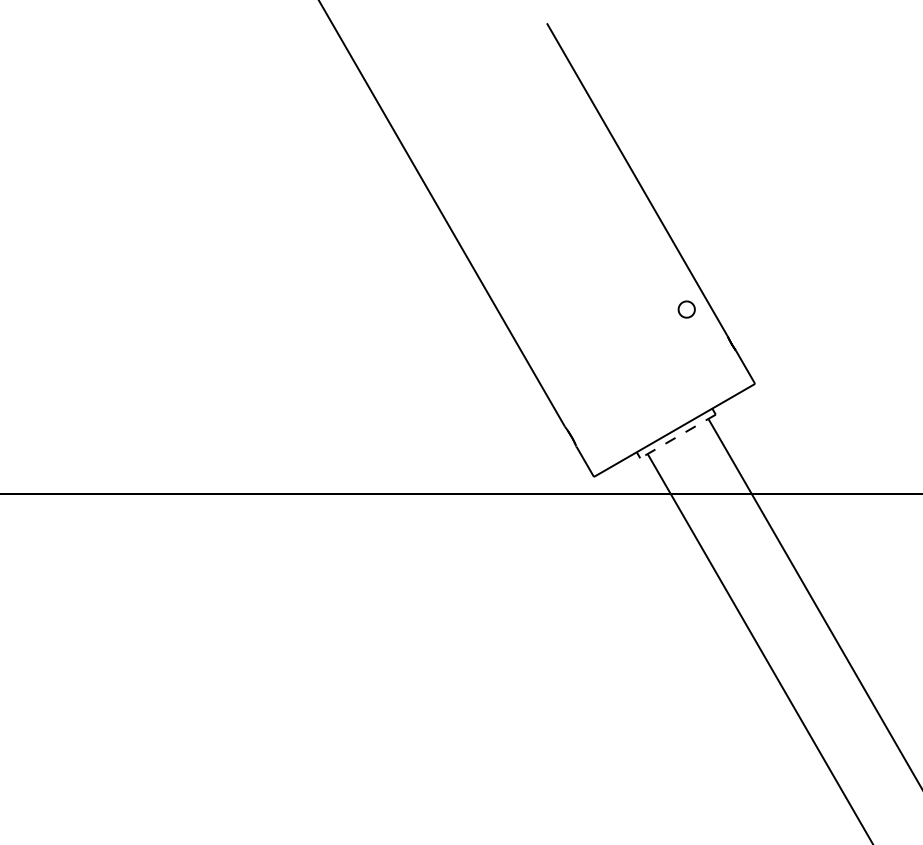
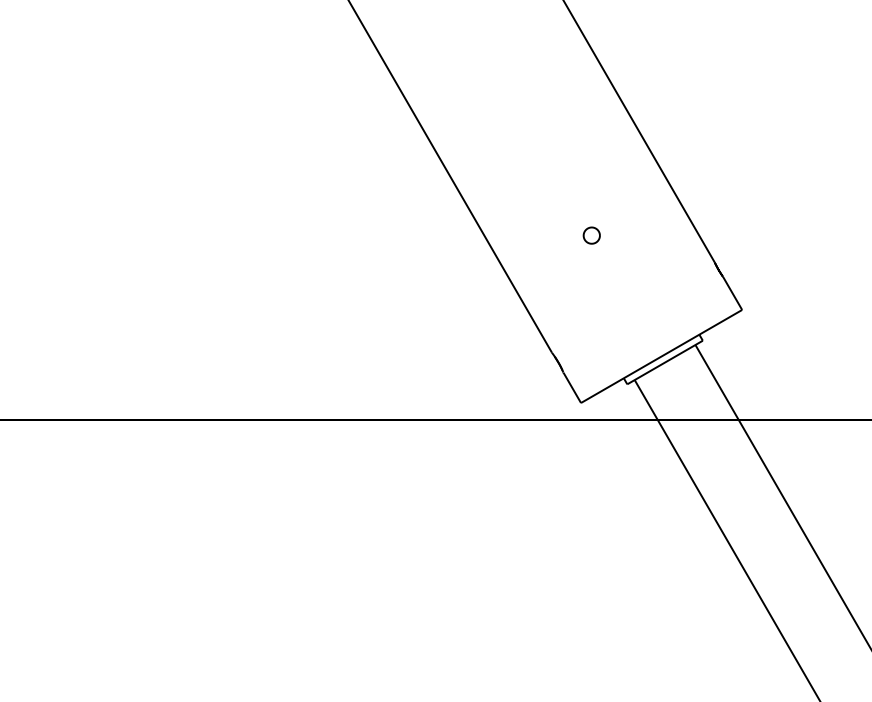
part: (686, 309) -> (591, 235), moved
line: (678, 436) -> (665, 362), dashed -> solid

